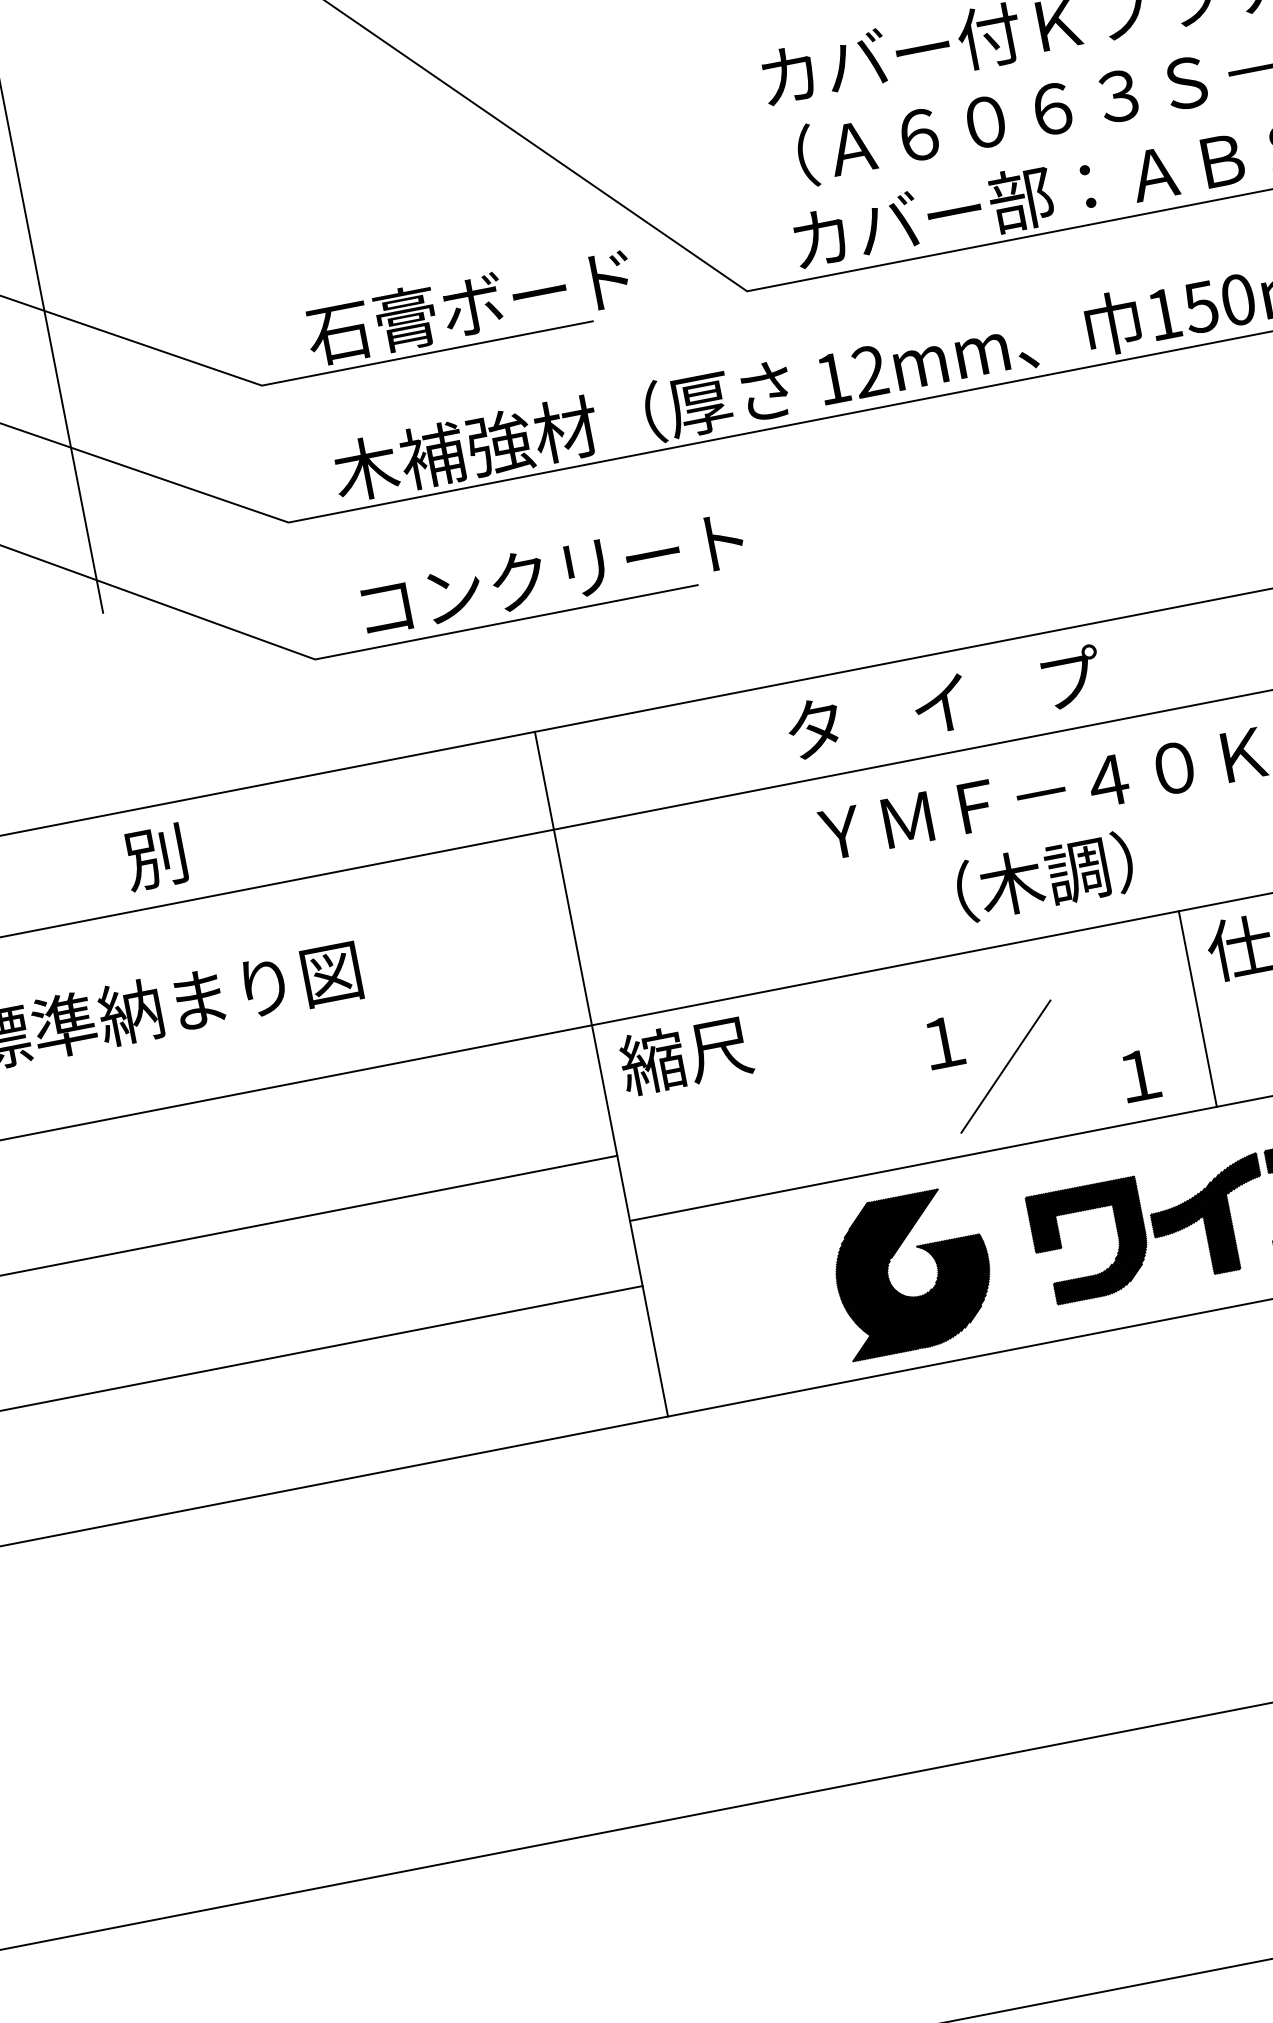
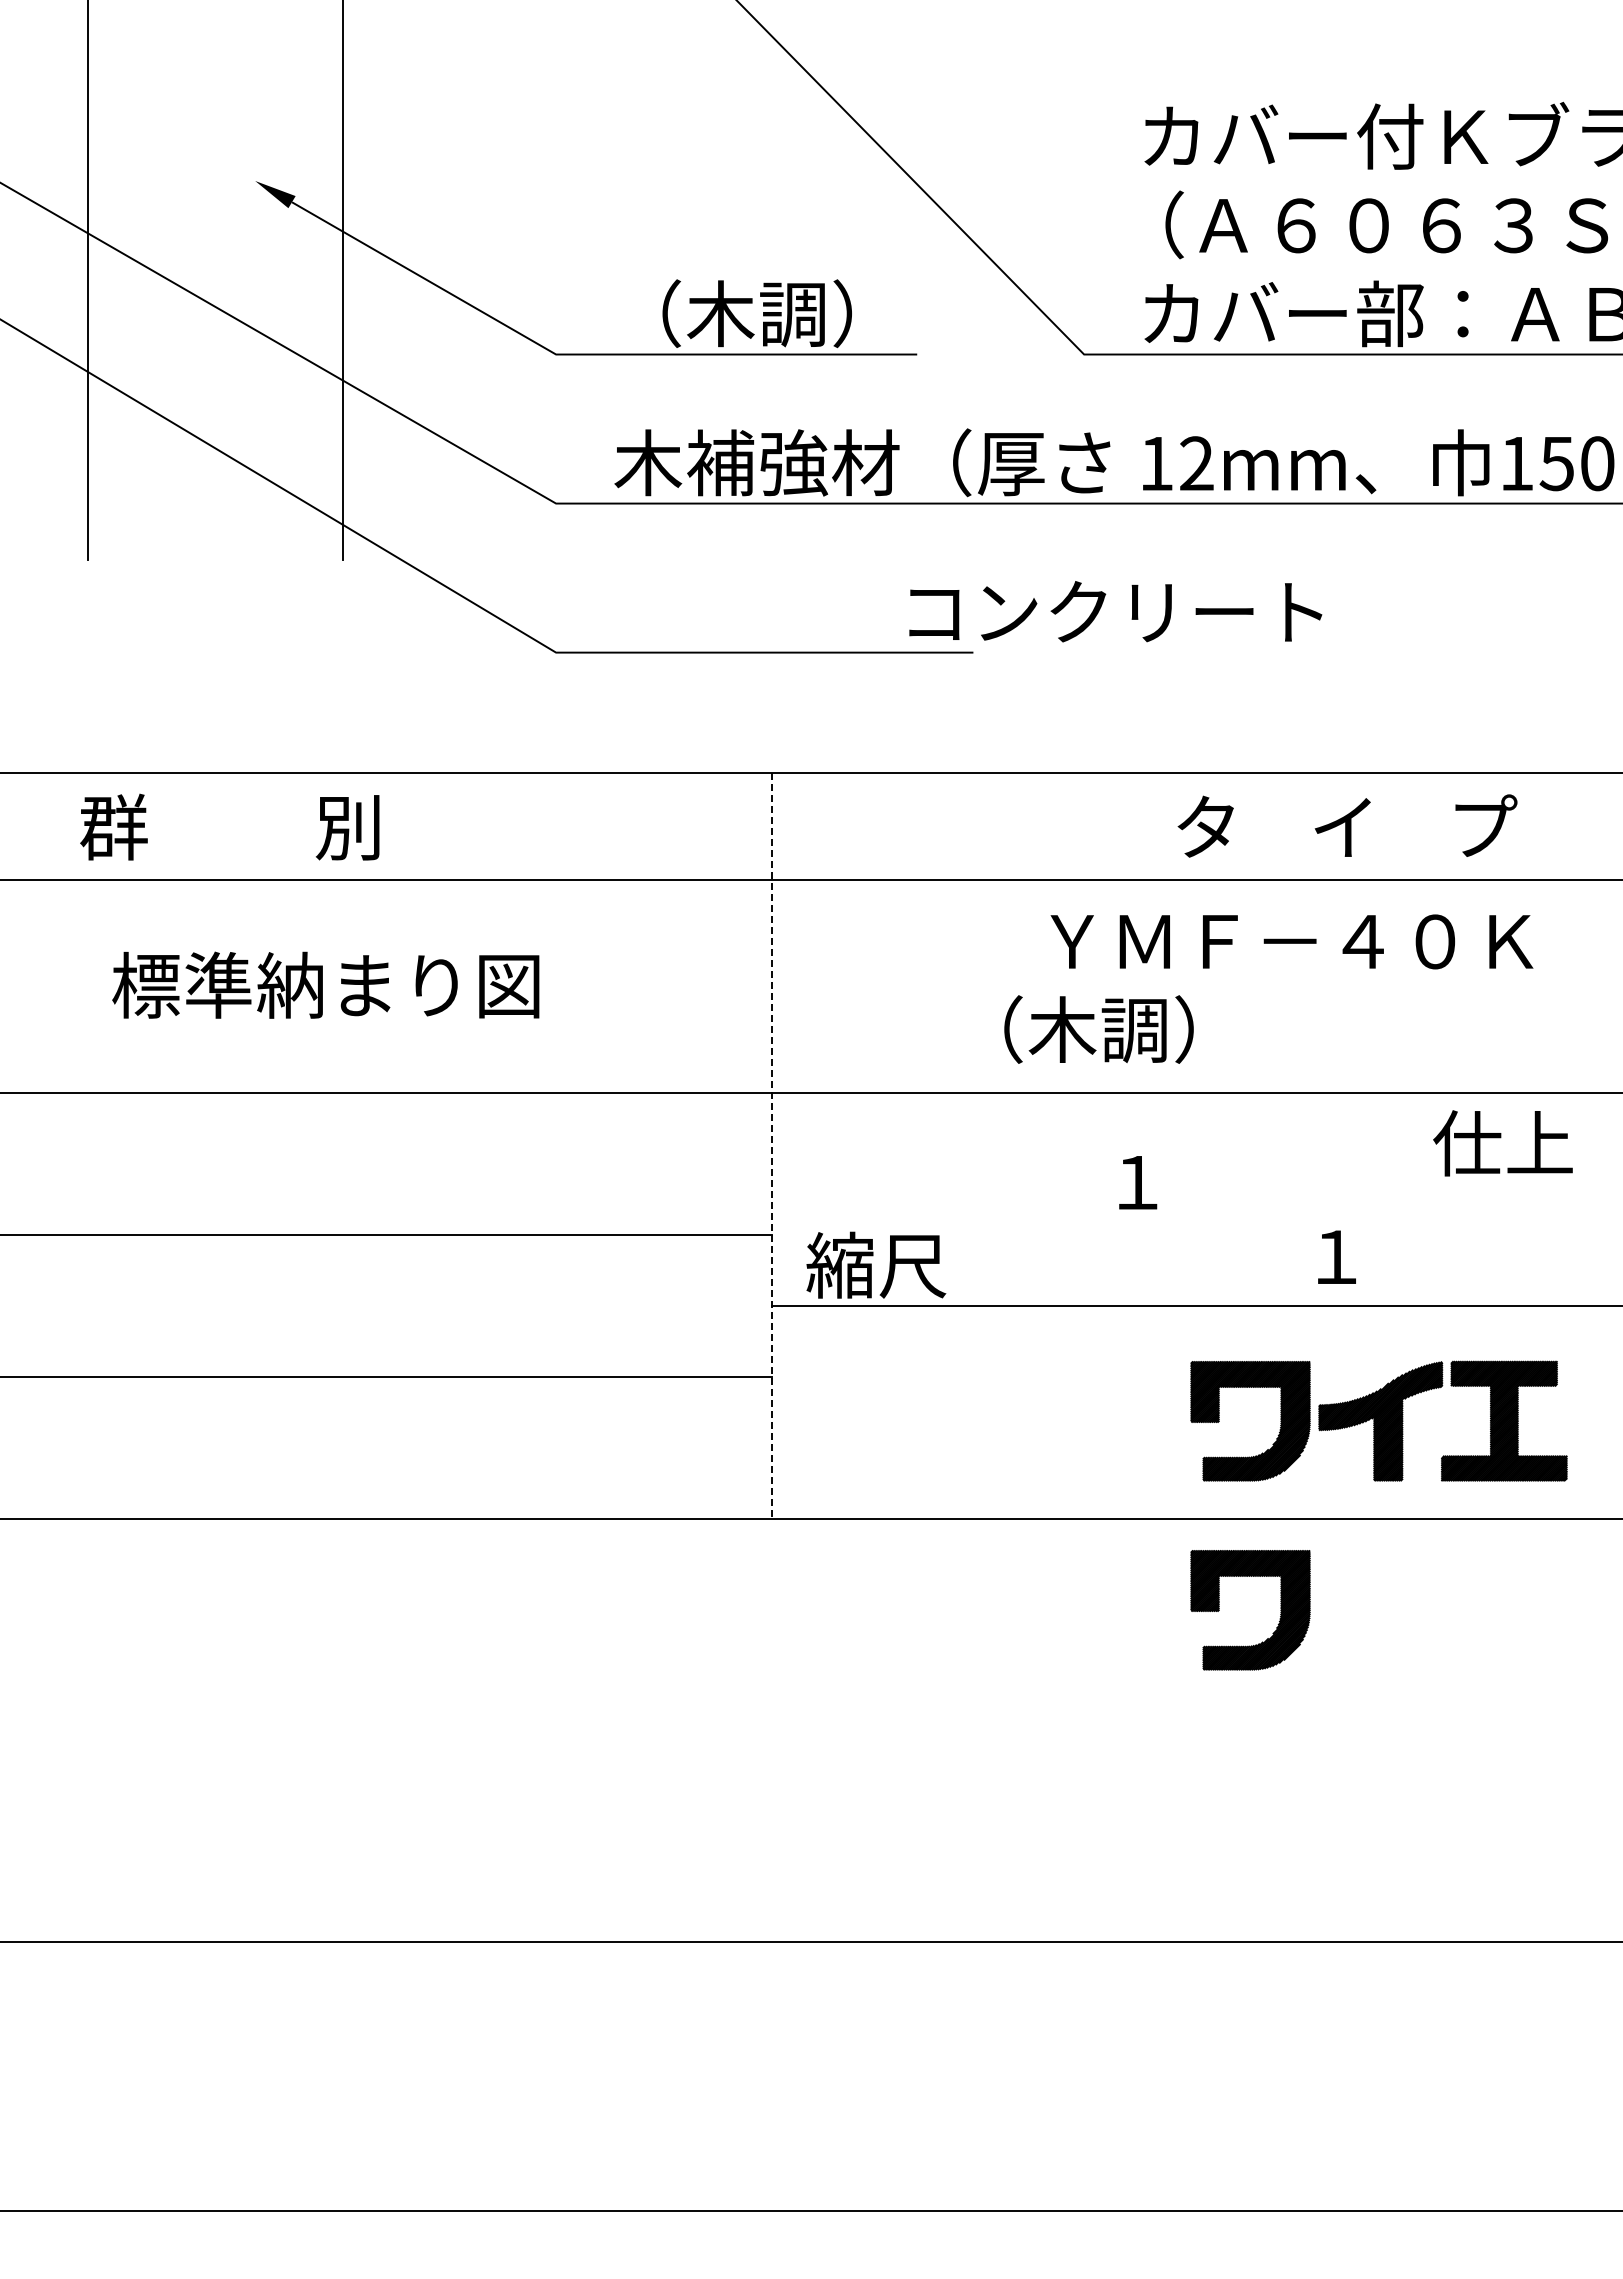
text: (469, 306) -> (789, 313), 石膏ボード -> （木調）
text: (552, 574) -> (1115, 611), moved
text: (944, 701) -> (1347, 825), moved
text: (1044, 877) -> (1098, 1029), moved
line: (1197, 1008) -> (1410, 1198), removed
text: (686, 1054) -> (876, 1264), moved
line: (1005, 1066) -> (1197, 1220), removed
line: (601, 1073) -> (771, 1145), solid -> dashed
part: (888, 1268) -> (1033, 1408), removed
part: (1151, 1410) -> (1280, 1610), added

